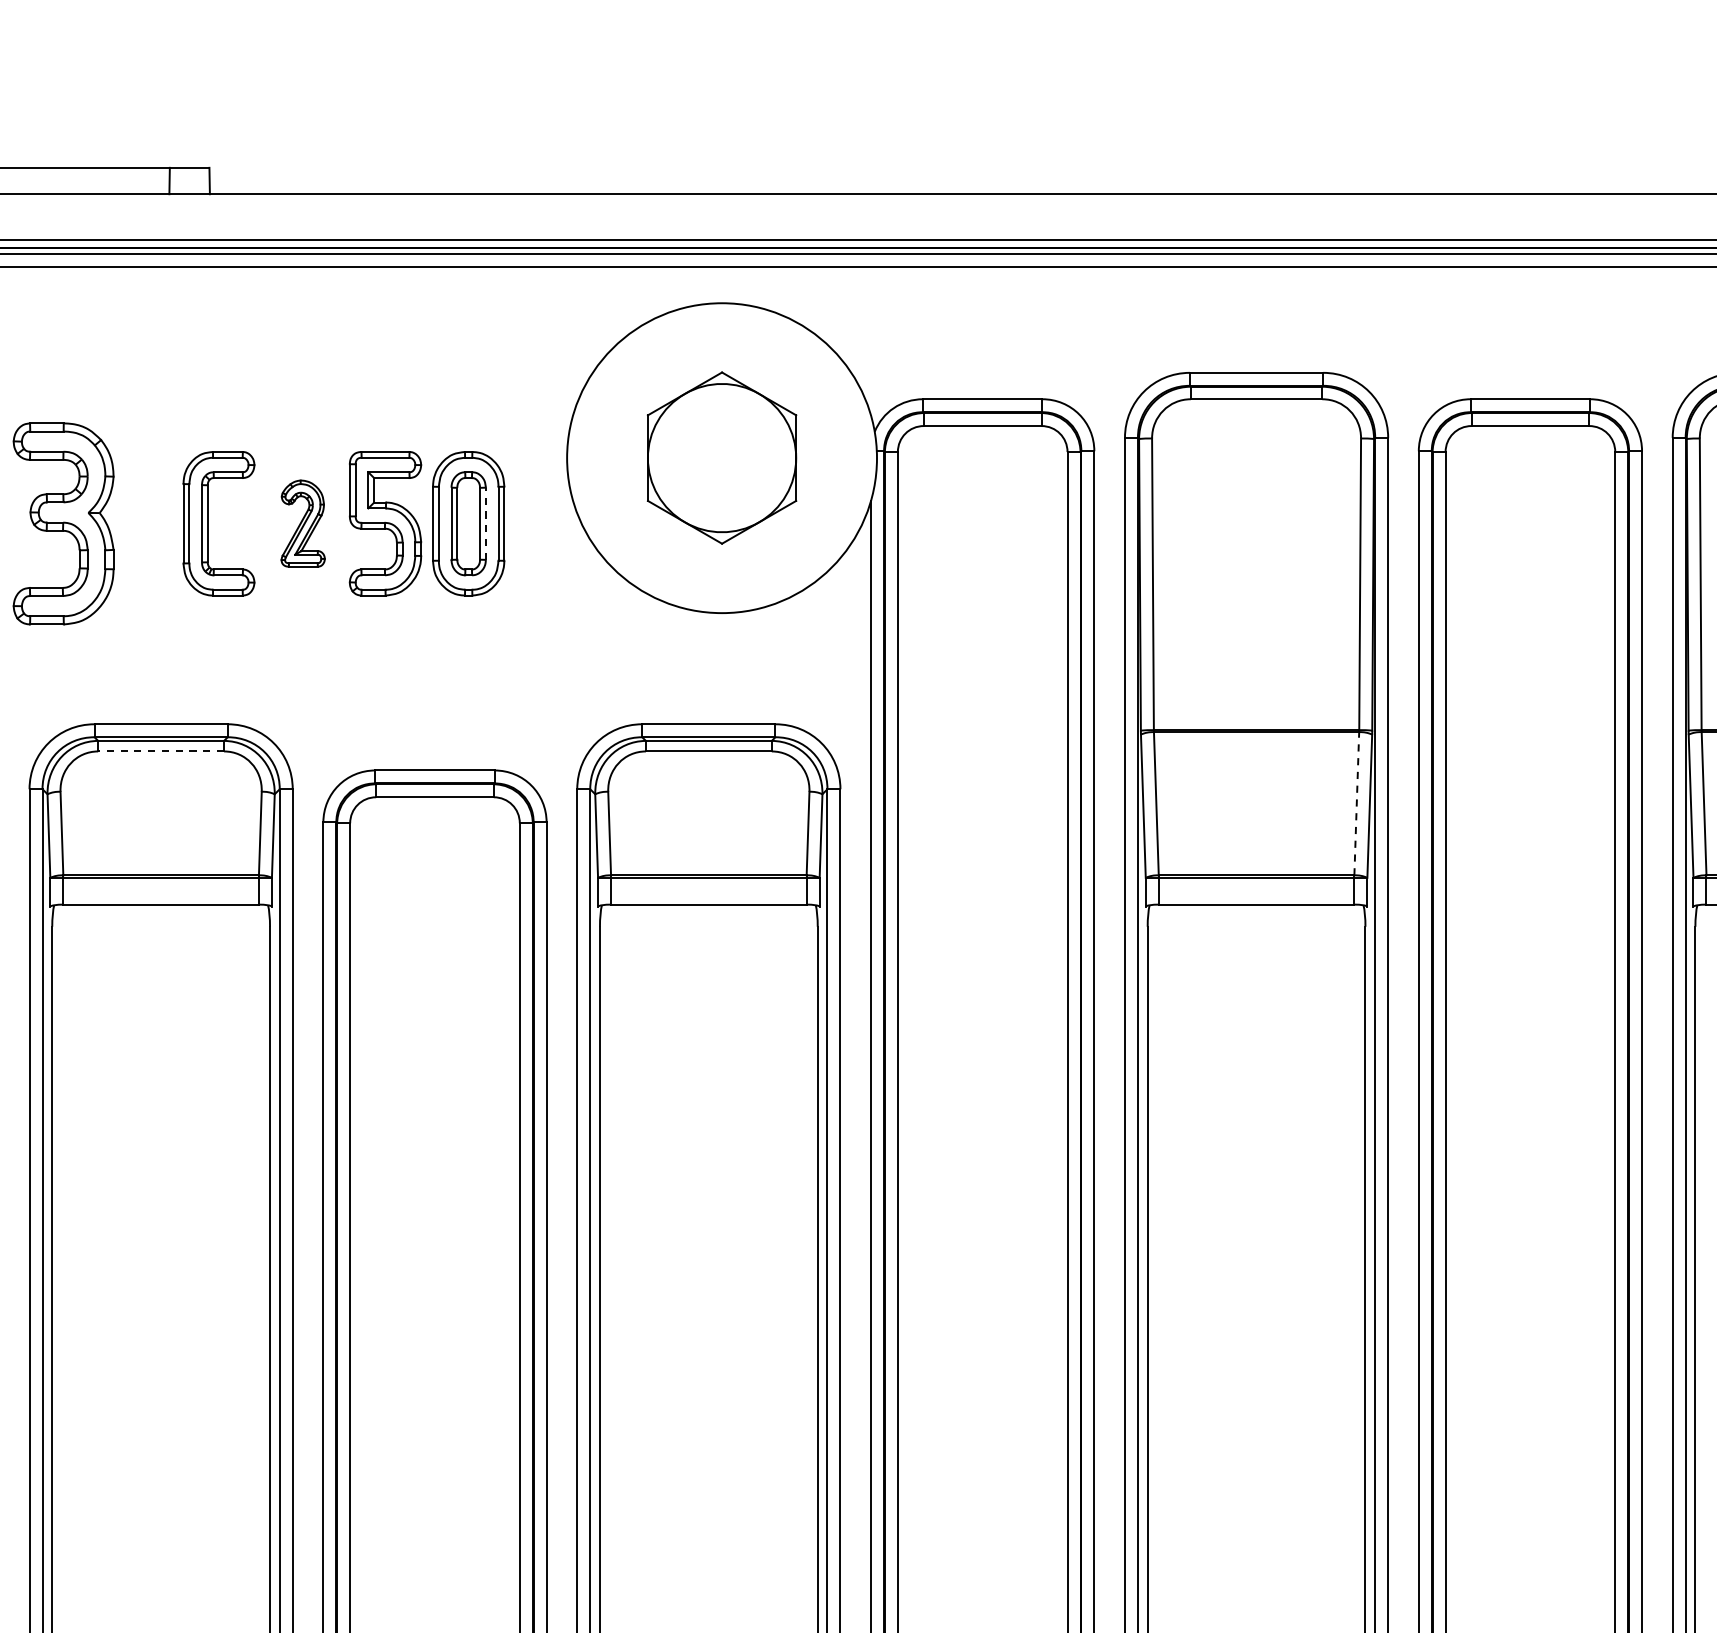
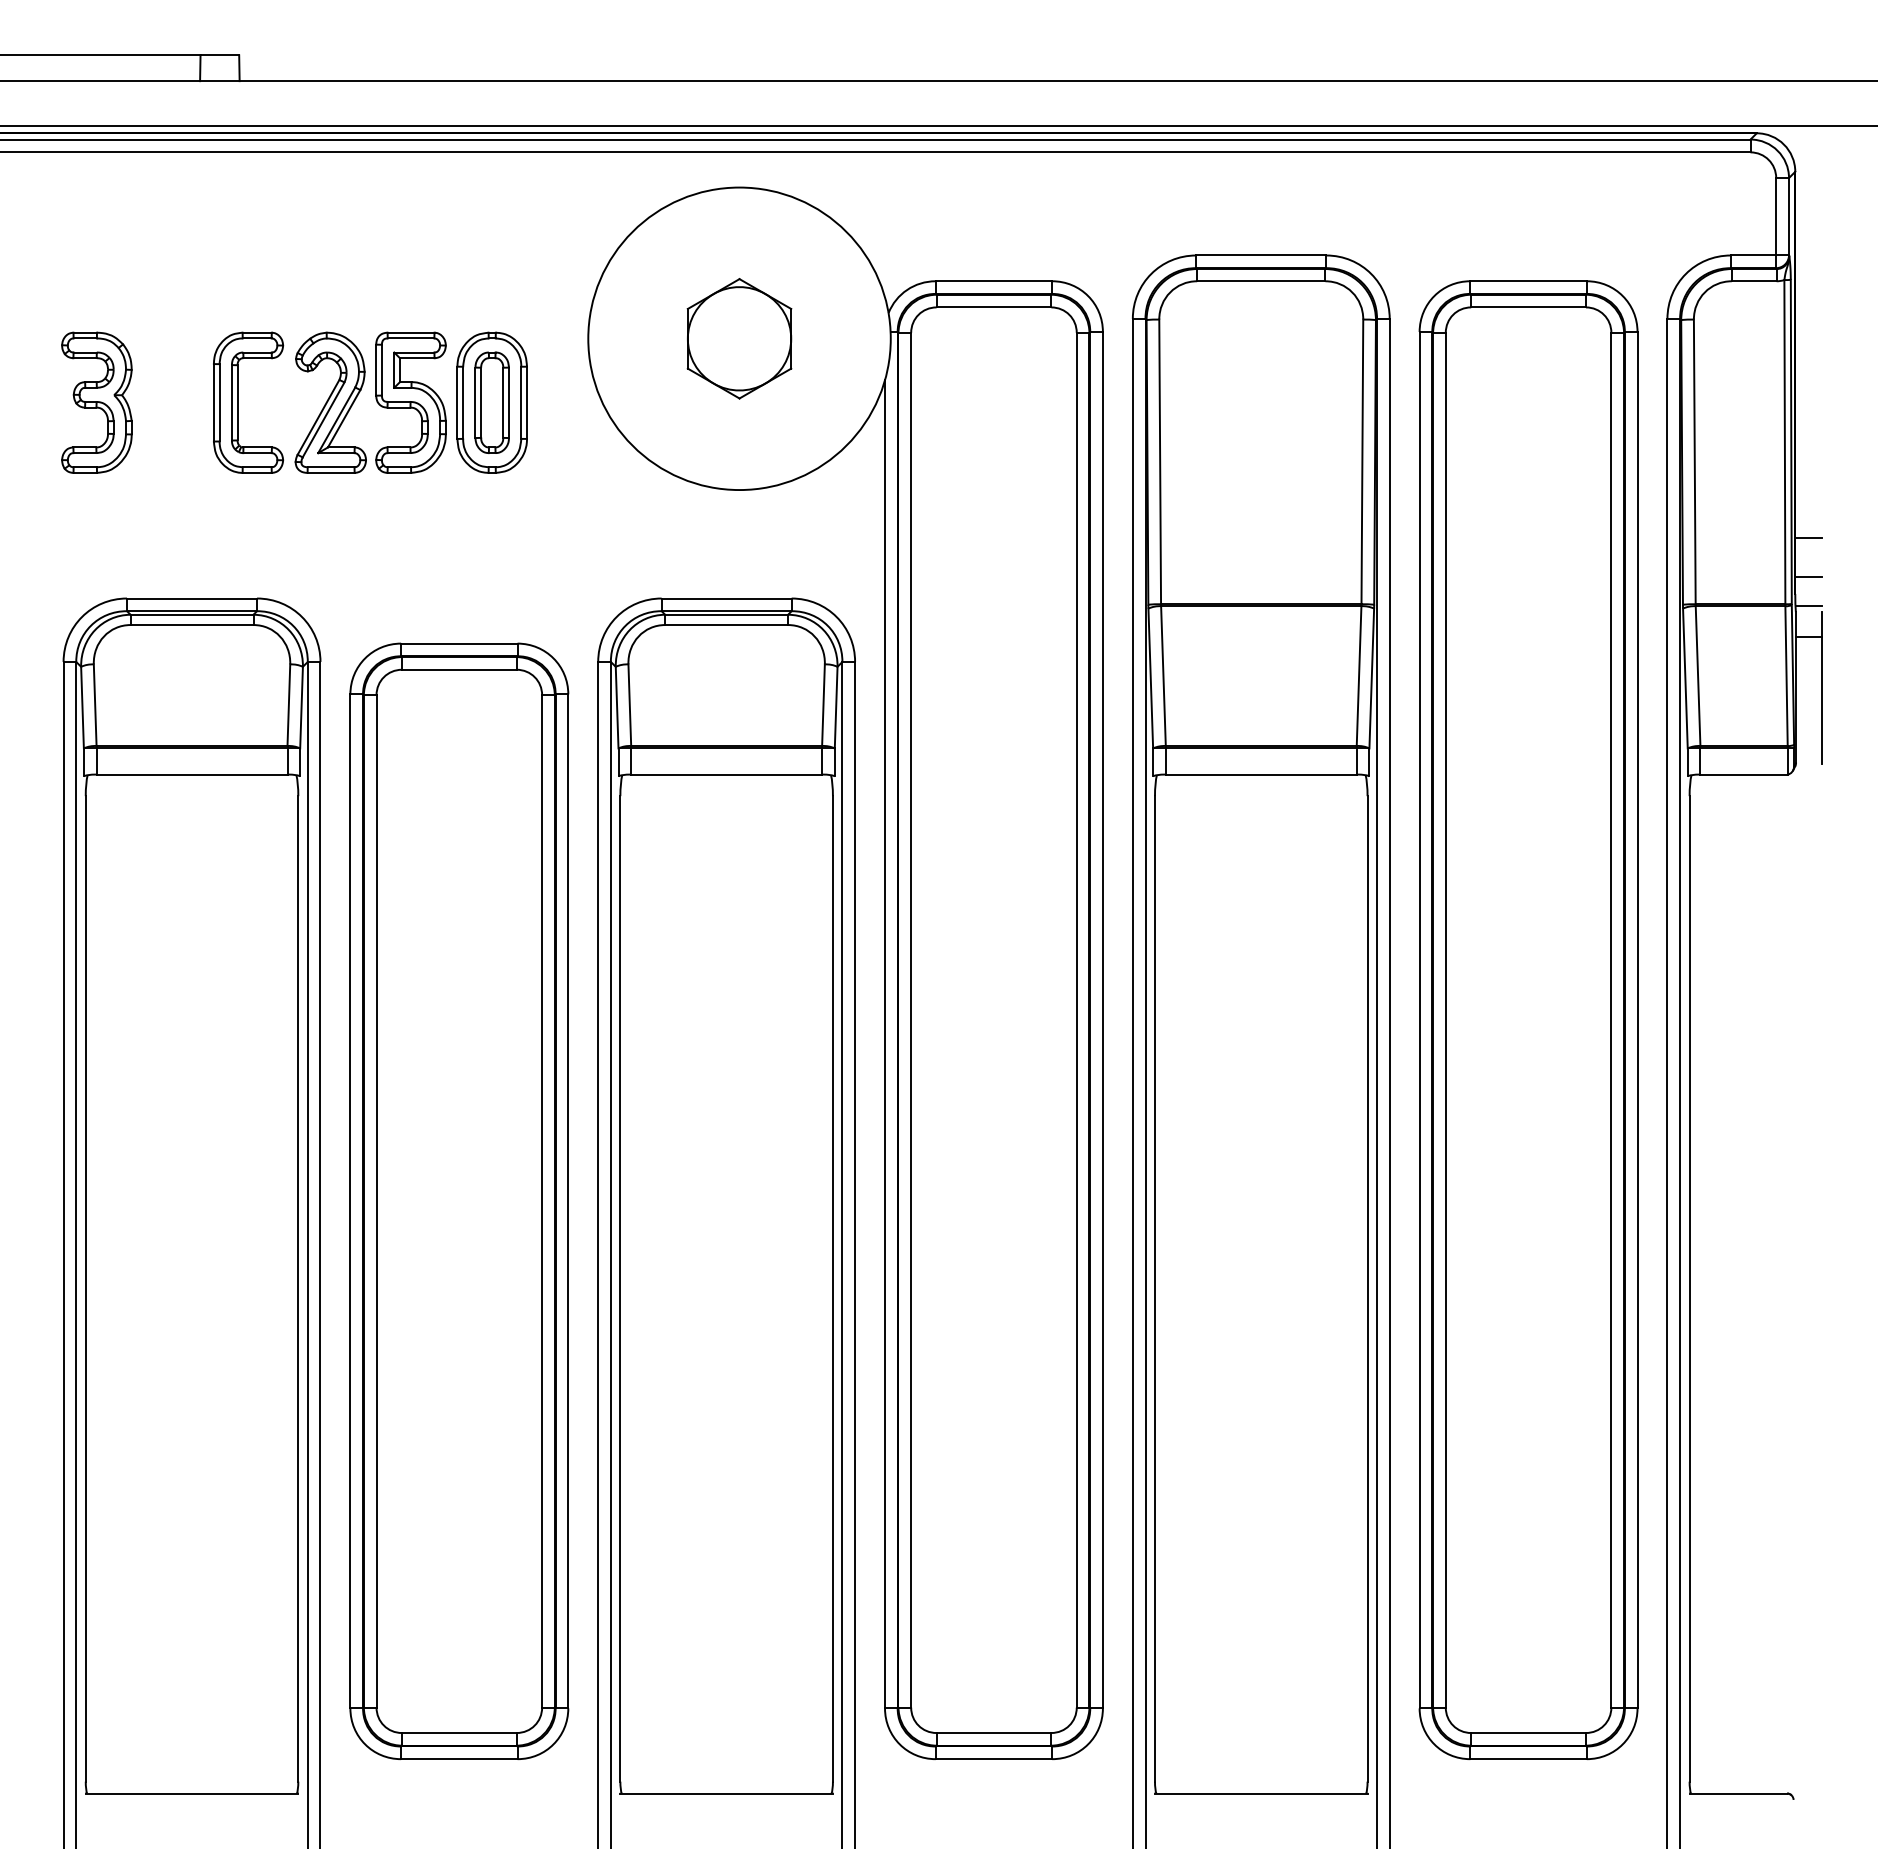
part: (722, 457) -> (739, 338), size x0.71
part: (63, 523) -> (96, 402), size x0.71
part: (302, 523) -> (330, 402), size x1.67
line: (485, 523) -> (508, 402), dashed -> solid
line: (160, 751) -> (191, 625), dashed -> solid
line: (1357, 804) -> (1359, 676), dashed -> solid

